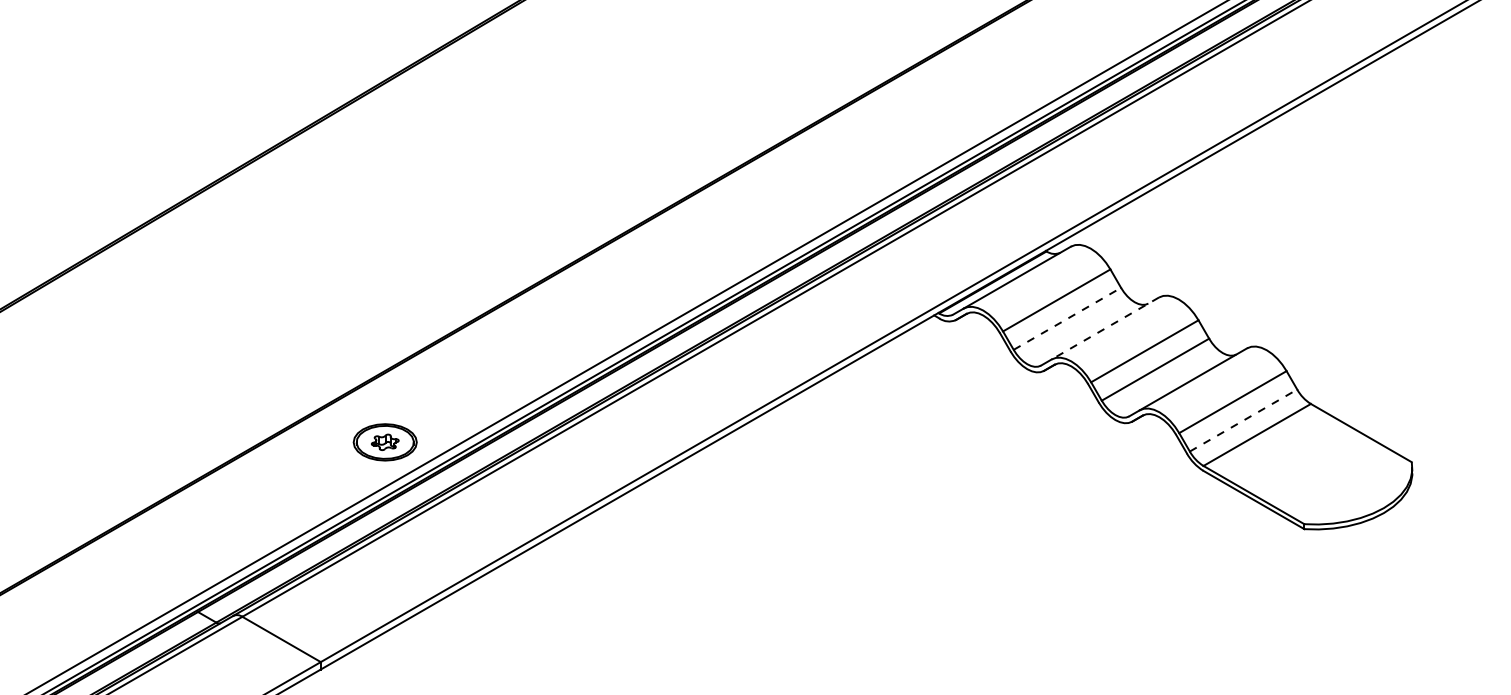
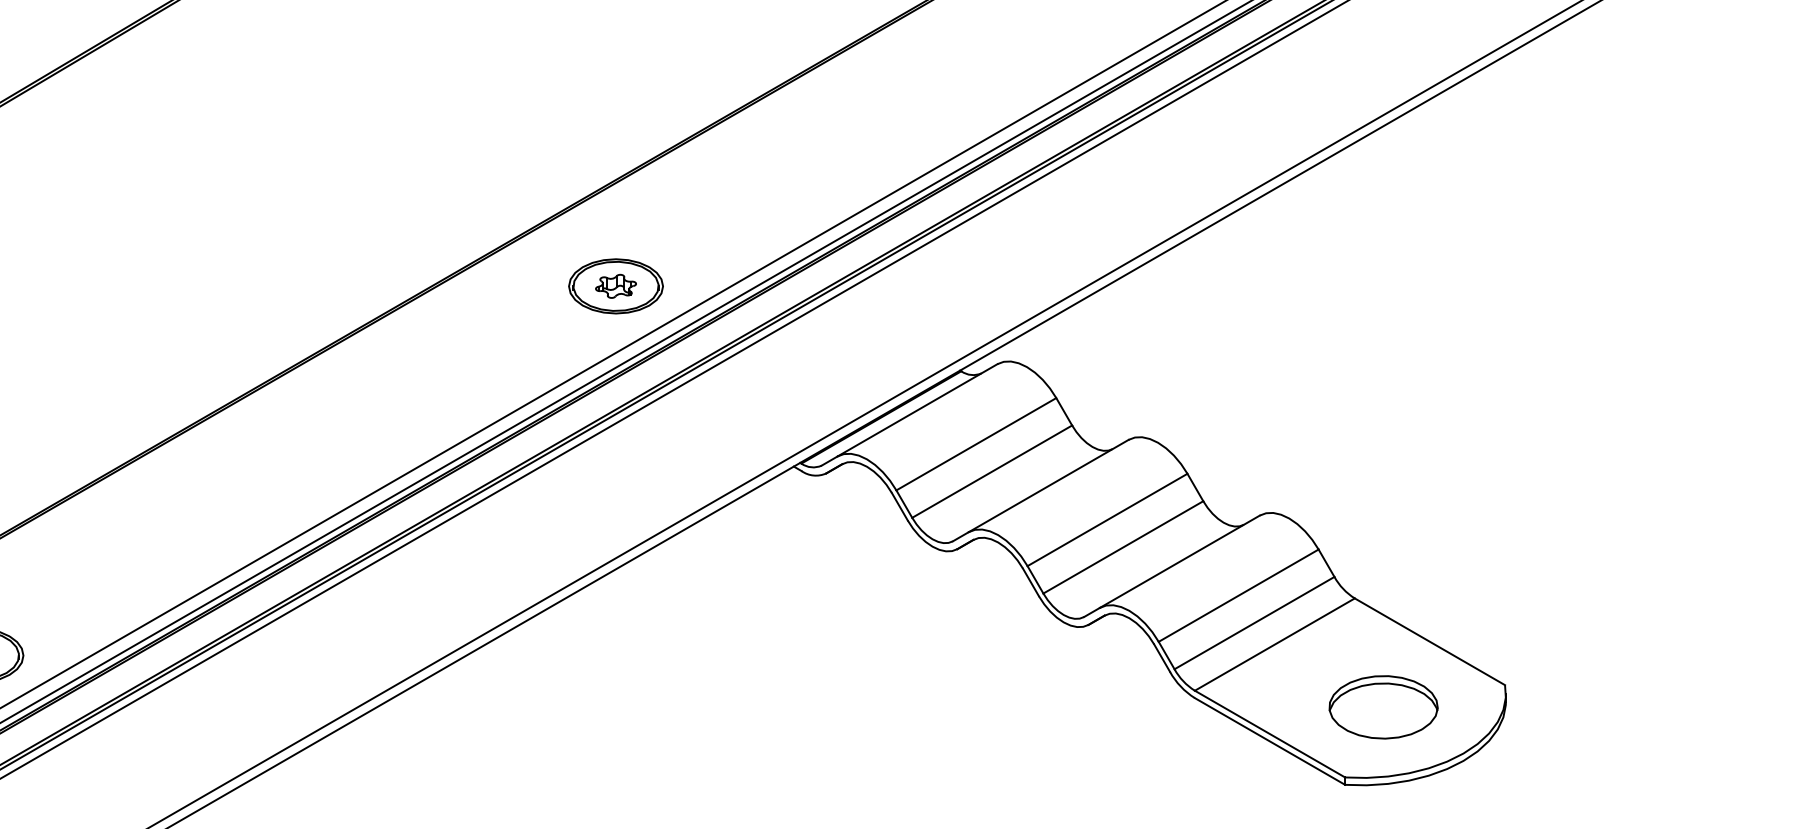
part: (814, 194) -> (615, 286), added
line: (1067, 318) -> (992, 471), dashed -> solid
line: (1105, 328) -> (1048, 486), dashed -> solid
line: (1243, 420) -> (1254, 623), dashed -> solid
part: (1330, 476) -> (1383, 706), added

